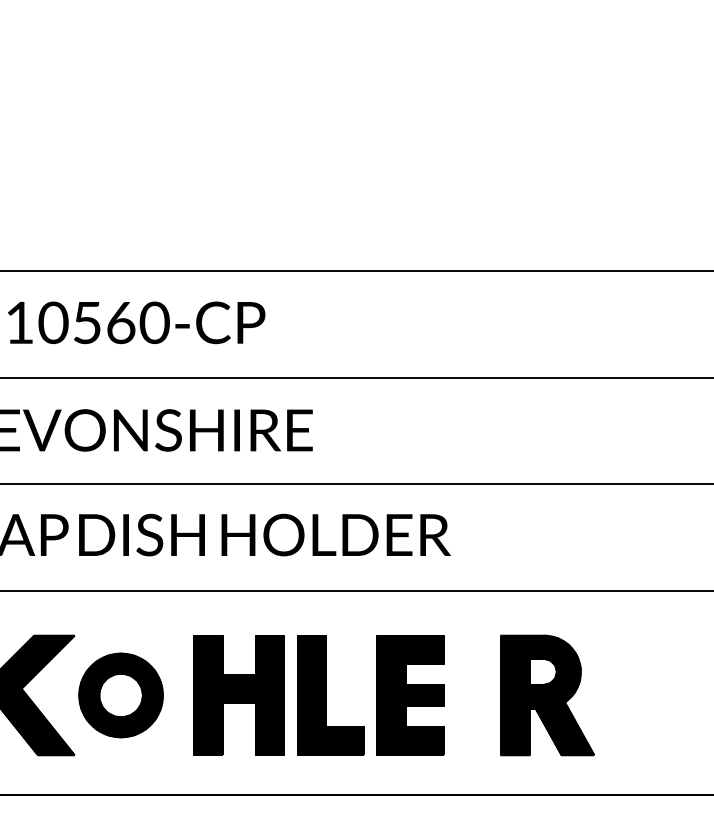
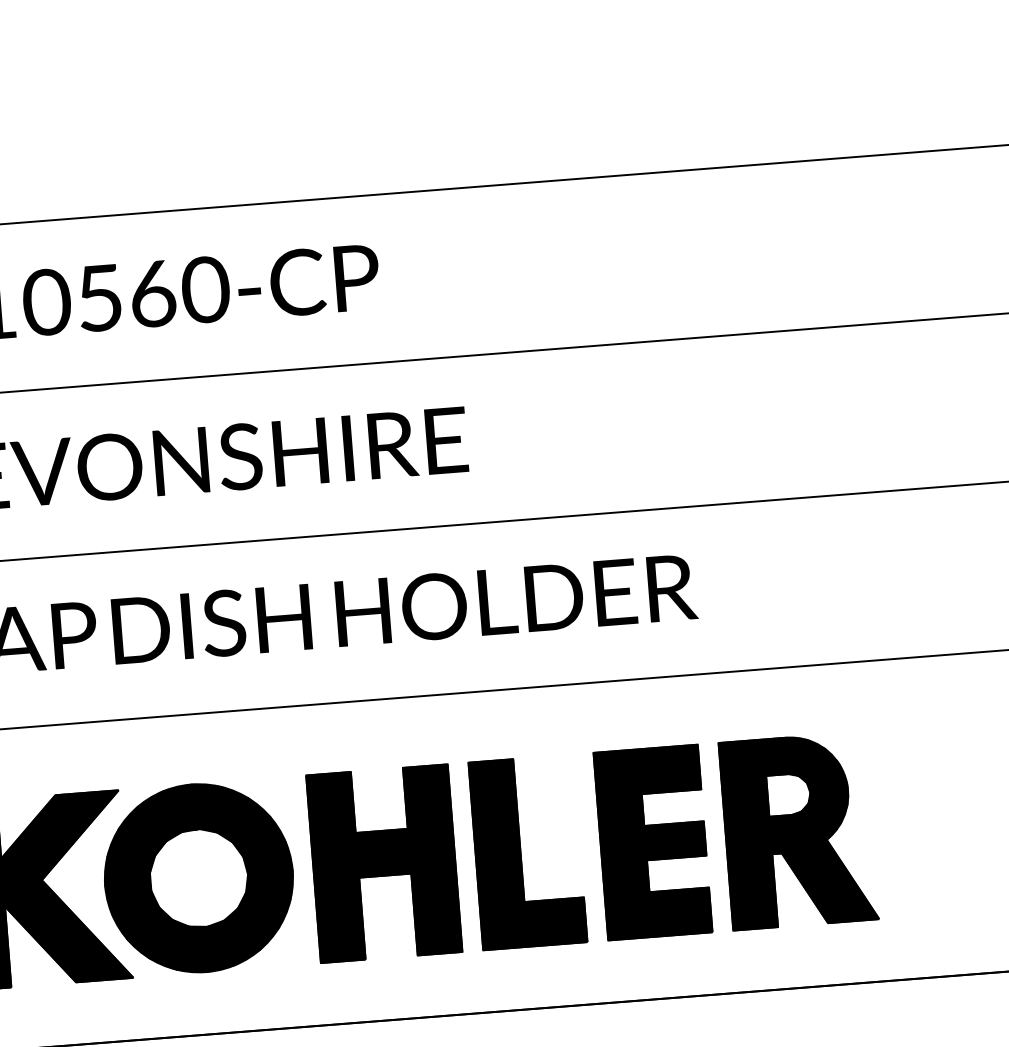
part: (120, 695) -> (197, 878), size x1.43
part: (547, 695) -> (798, 831), moved

